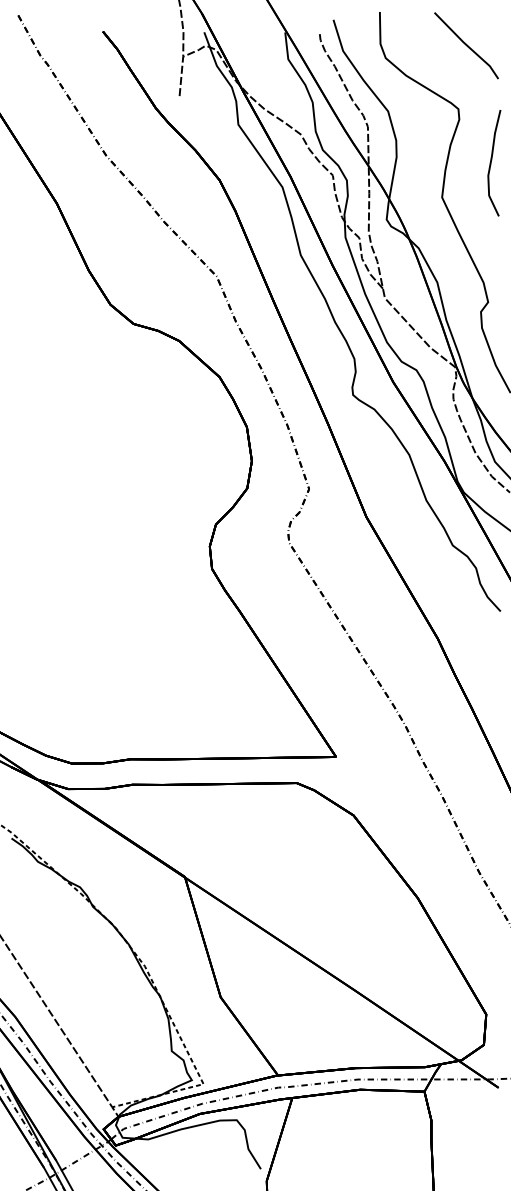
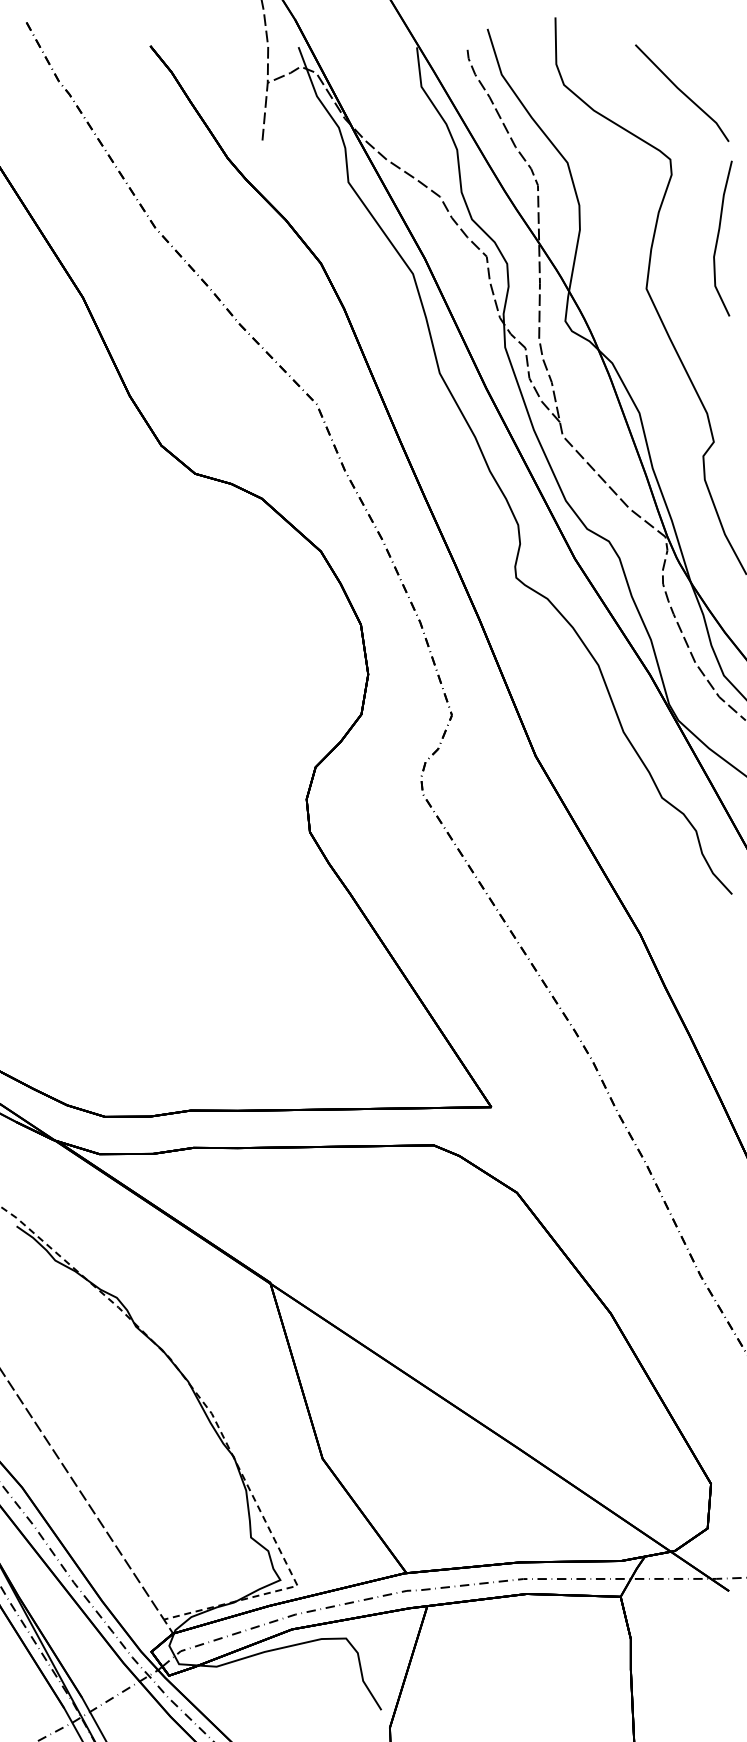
line: (466, 45) -> (682, 92), moved

